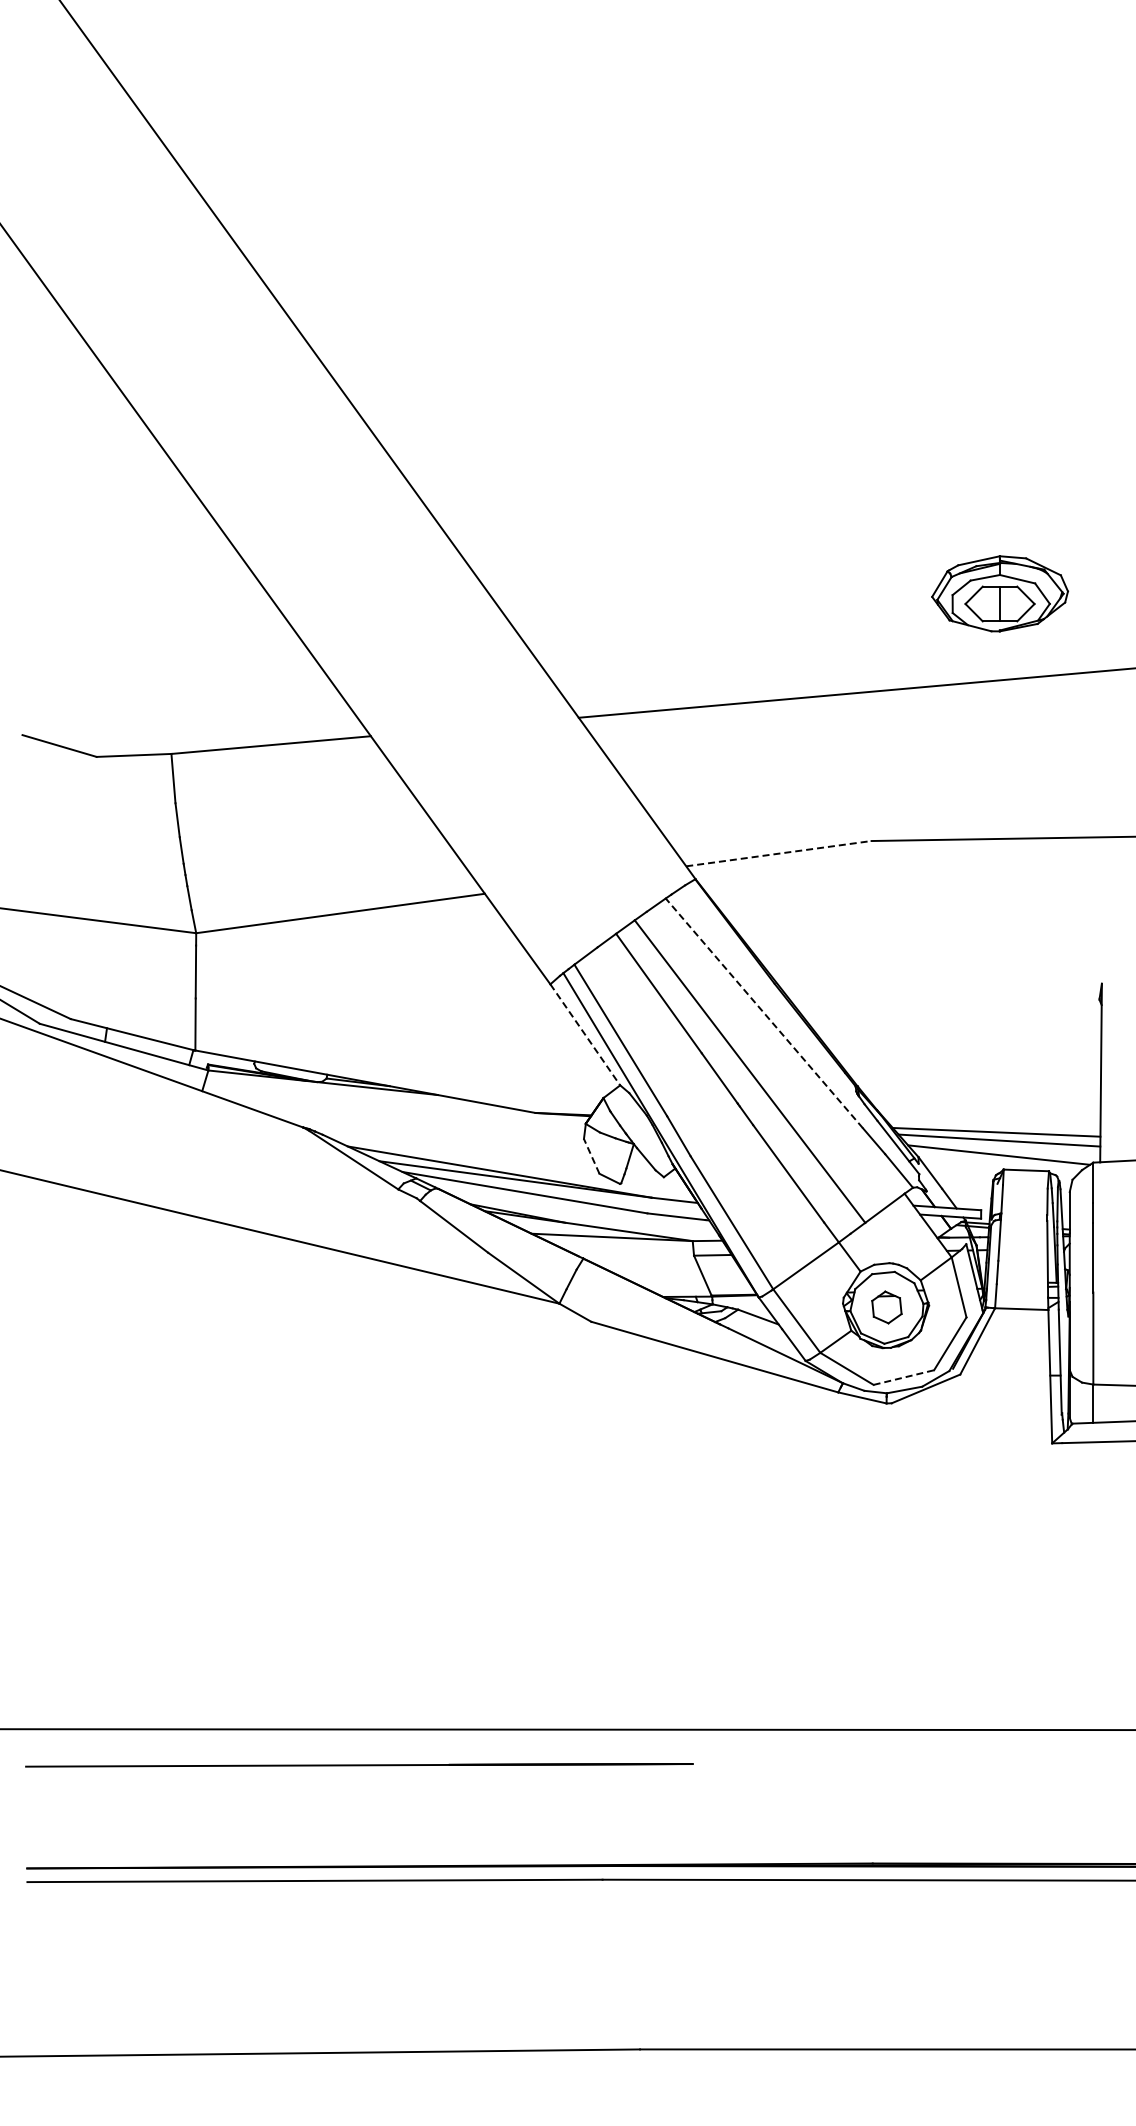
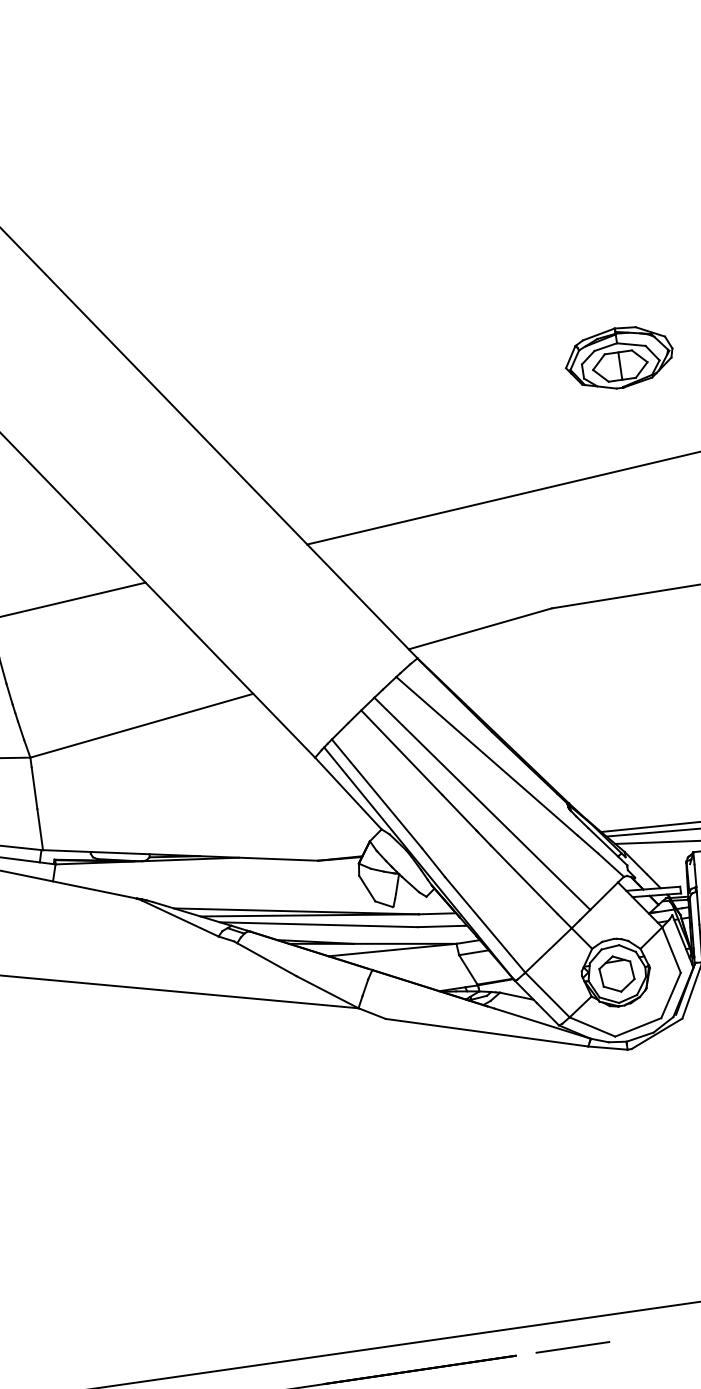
part: (999, 593) -> (618, 357), moved
line: (778, 853) -> (480, 628), dashed -> solid
line: (764, 1012) -> (487, 755), dashed -> solid
line: (585, 1035) -> (348, 794), dashed -> solid
line: (591, 1155) -> (366, 887), dashed -> solid
part: (886, 1307) -> (616, 974), size x1.43
line: (904, 1377) -> (638, 1027), dashed -> solid
line: (765, 1763) -> (573, 1347), added

